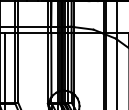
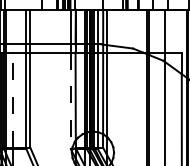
line: (5, 67) -> (13, 100), solid -> dashed
line: (47, 68) -> (70, 101), solid -> dashed

